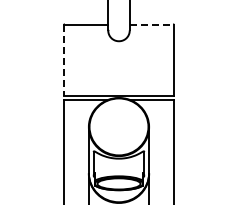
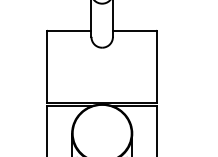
line: (152, 24) -> (135, 30), dashed -> solid
line: (64, 60) -> (47, 66), dashed -> solid

